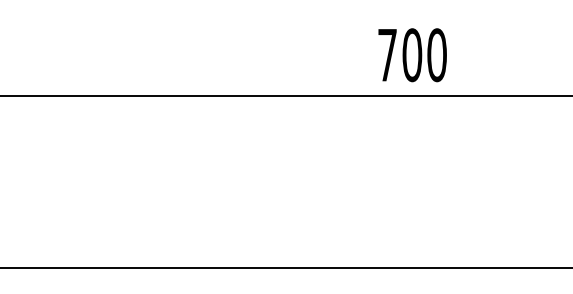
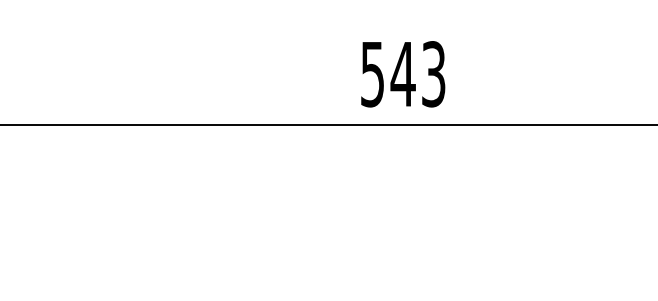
text: (412, 55) -> (403, 74), 700 -> 543

